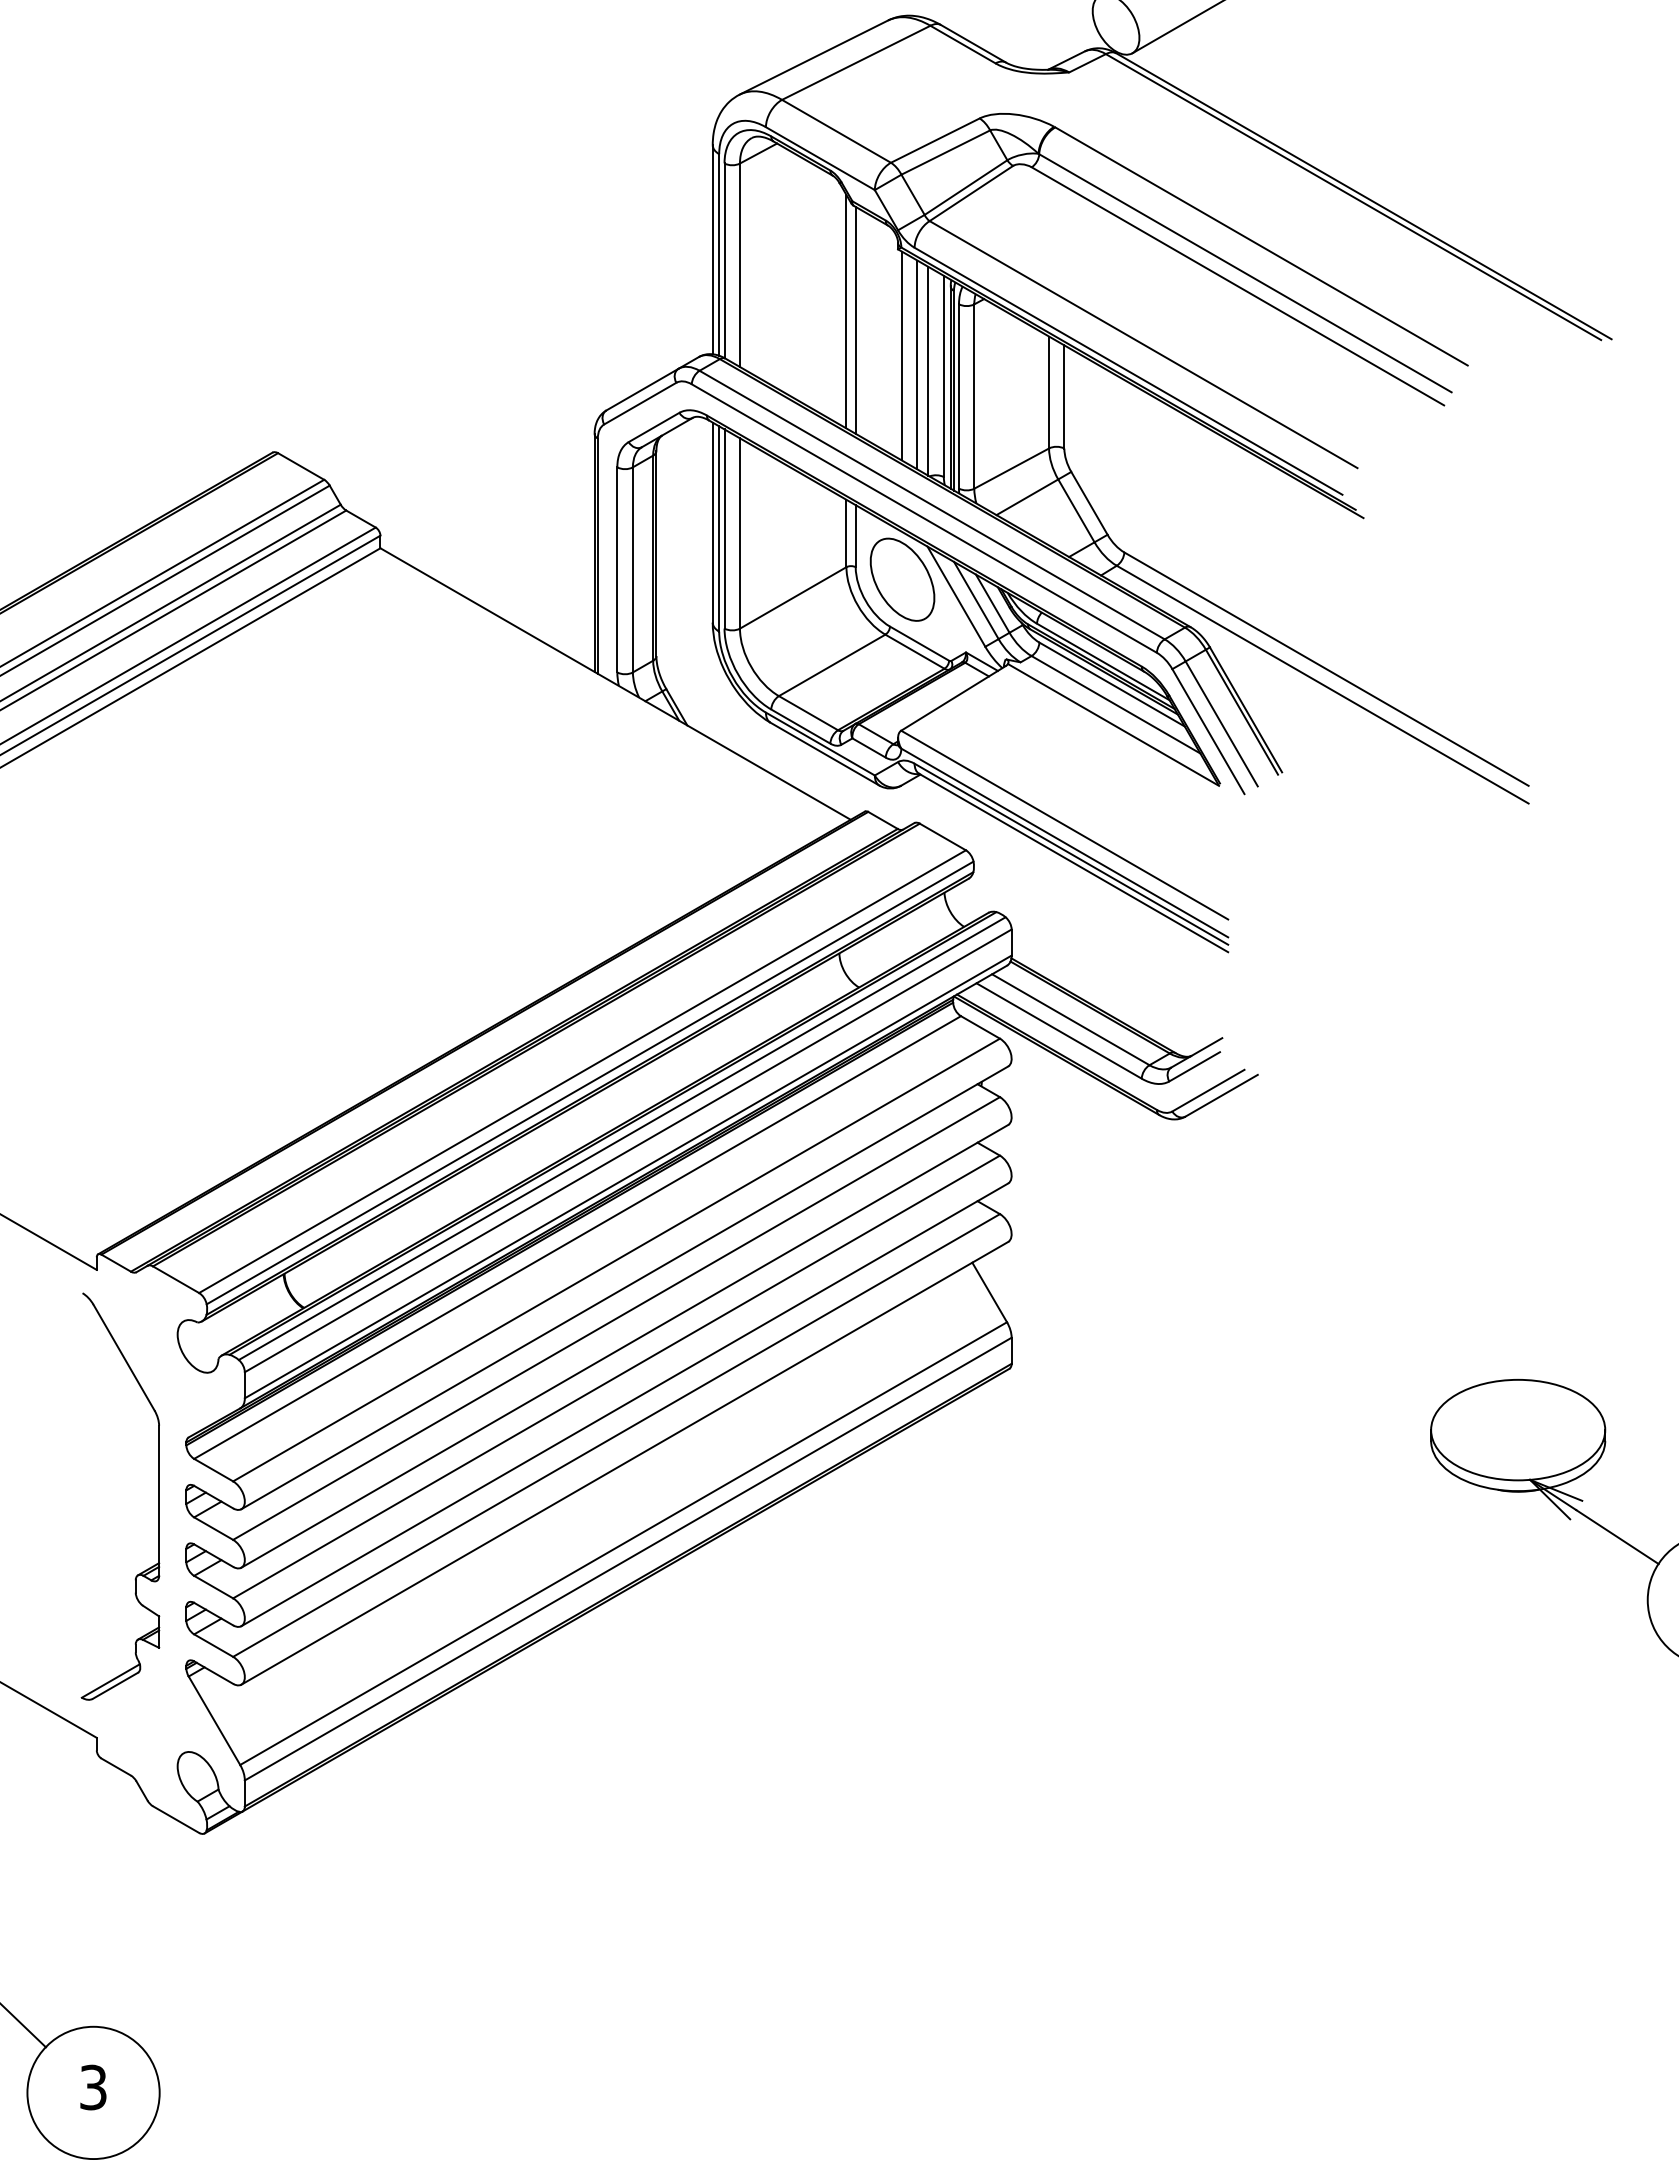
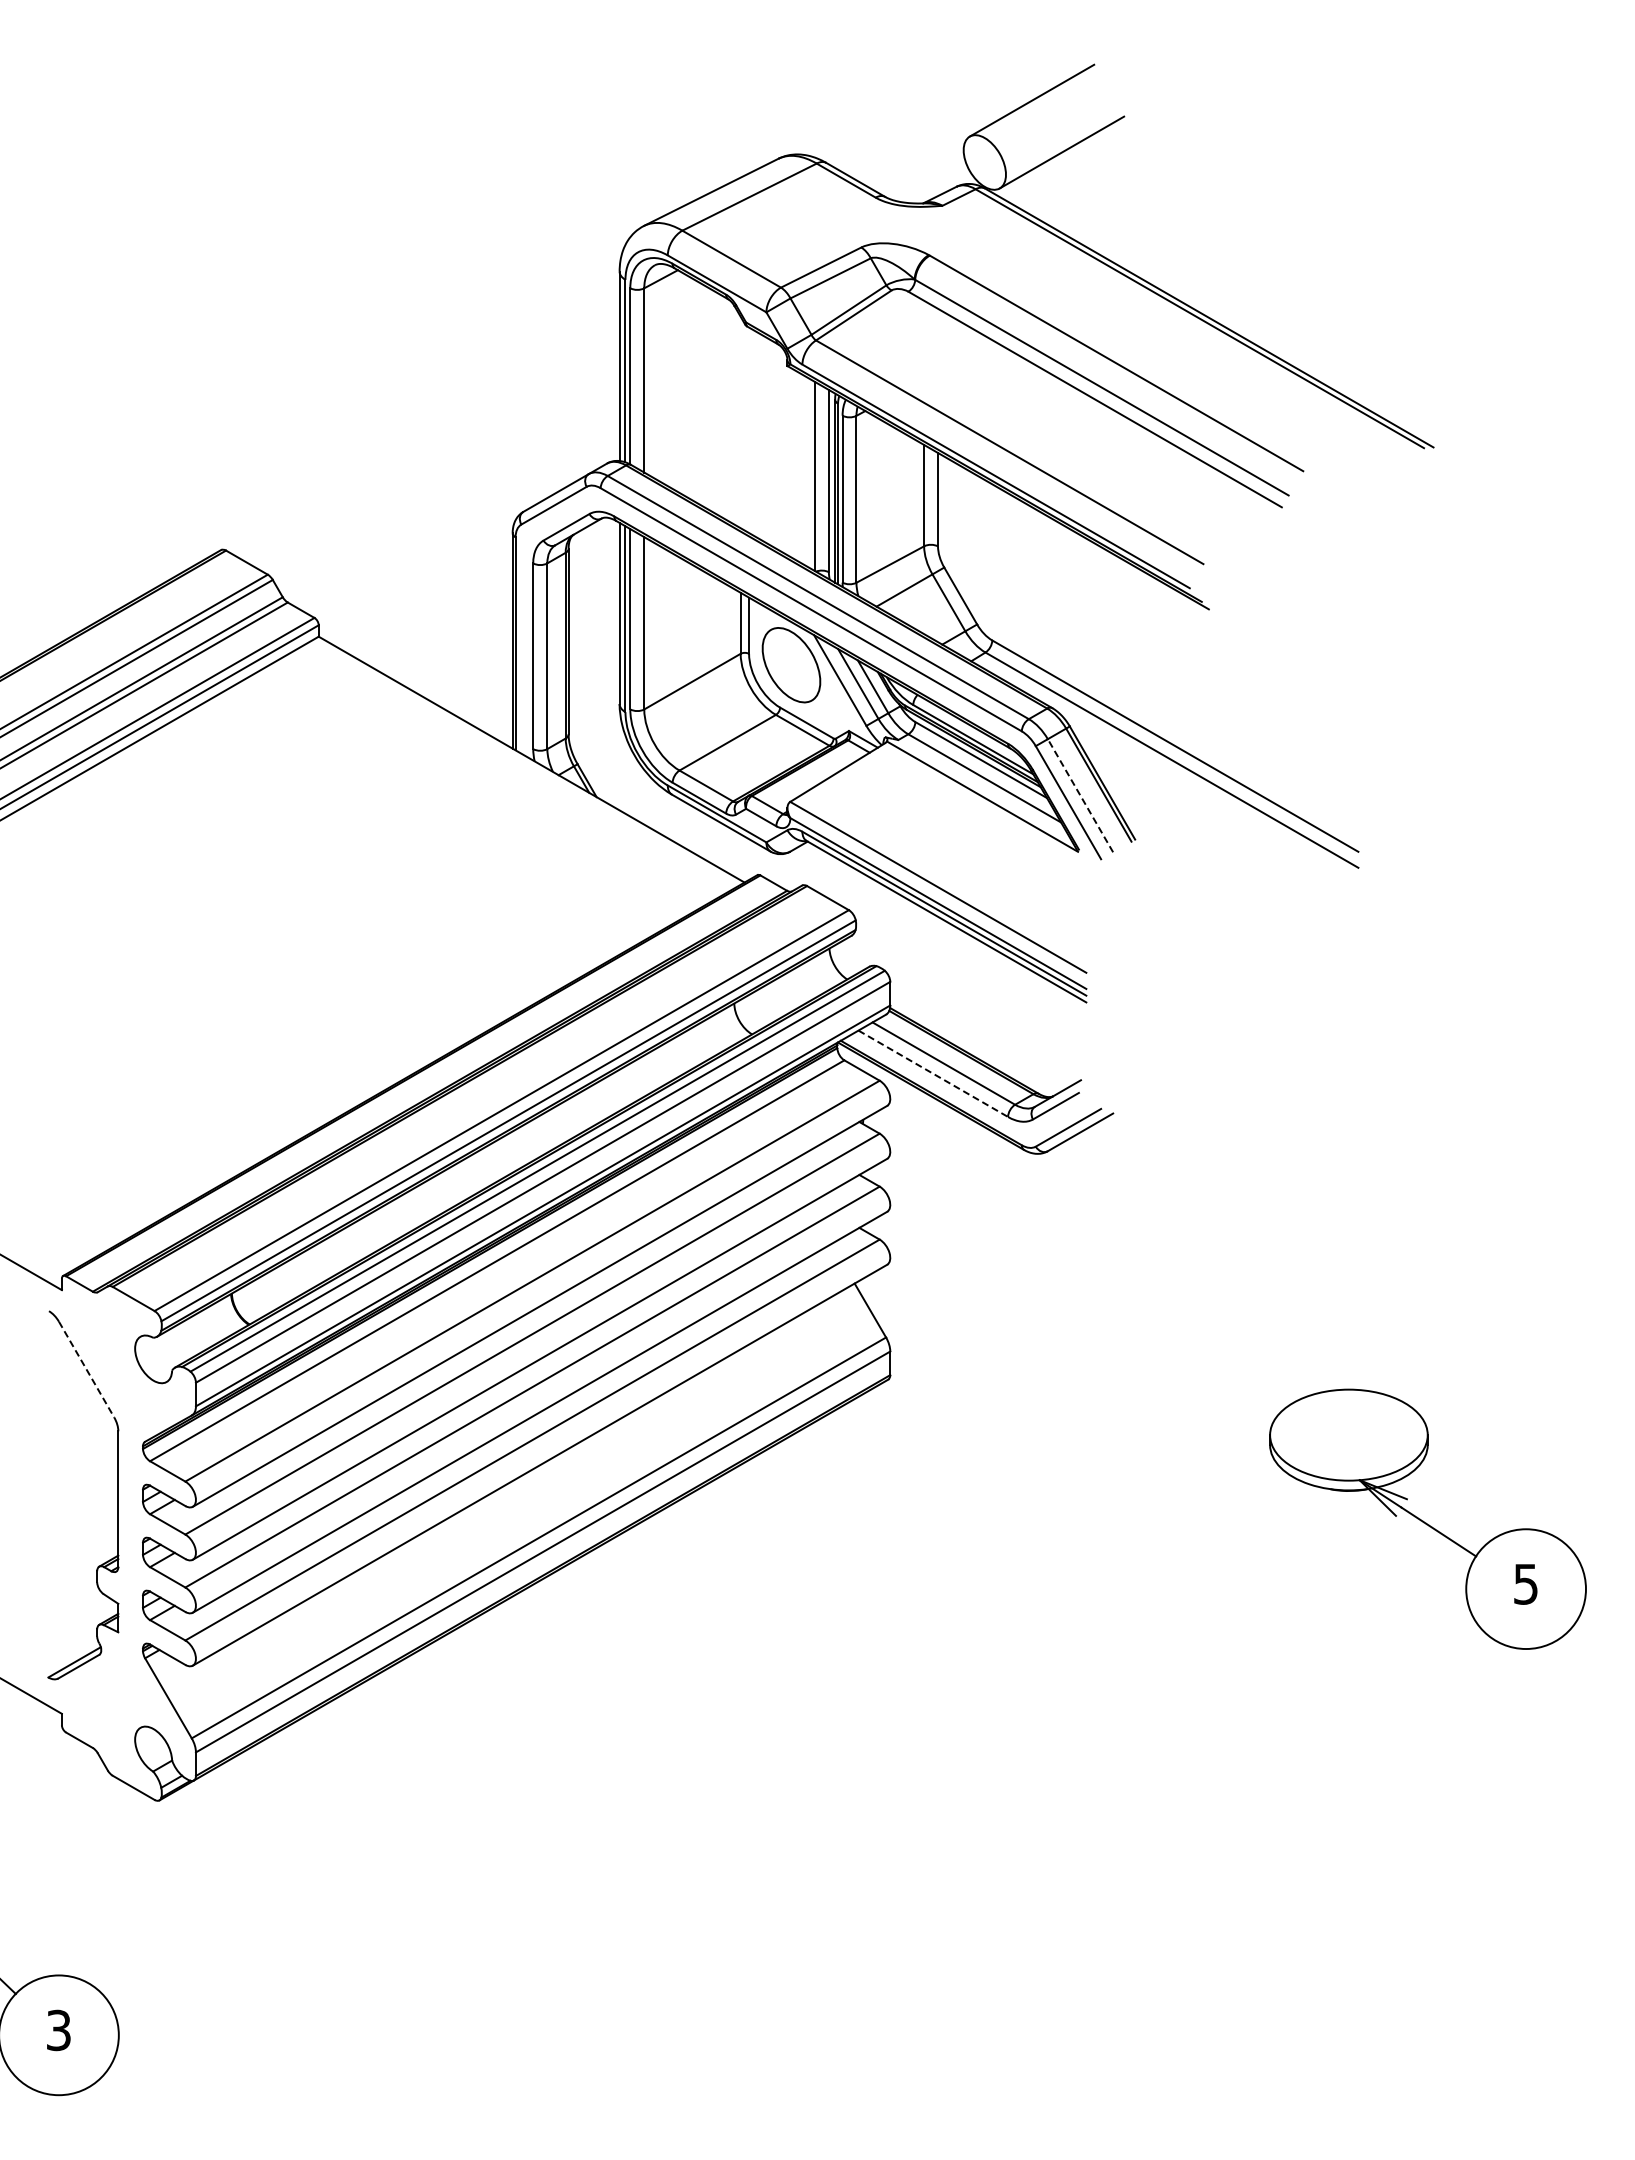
line: (846, 311) -> (740, 422), removed
line: (856, 320) -> (749, 430), removed
line: (901, 355) -> (790, 462), removed
line: (916, 364) -> (804, 470), removed
line: (1221, 723) -> (1080, 795), solid -> dashed
line: (1059, 1031) -> (933, 1074), solid -> dashed
line: (123, 1358) -> (86, 1370), solid -> dashed

